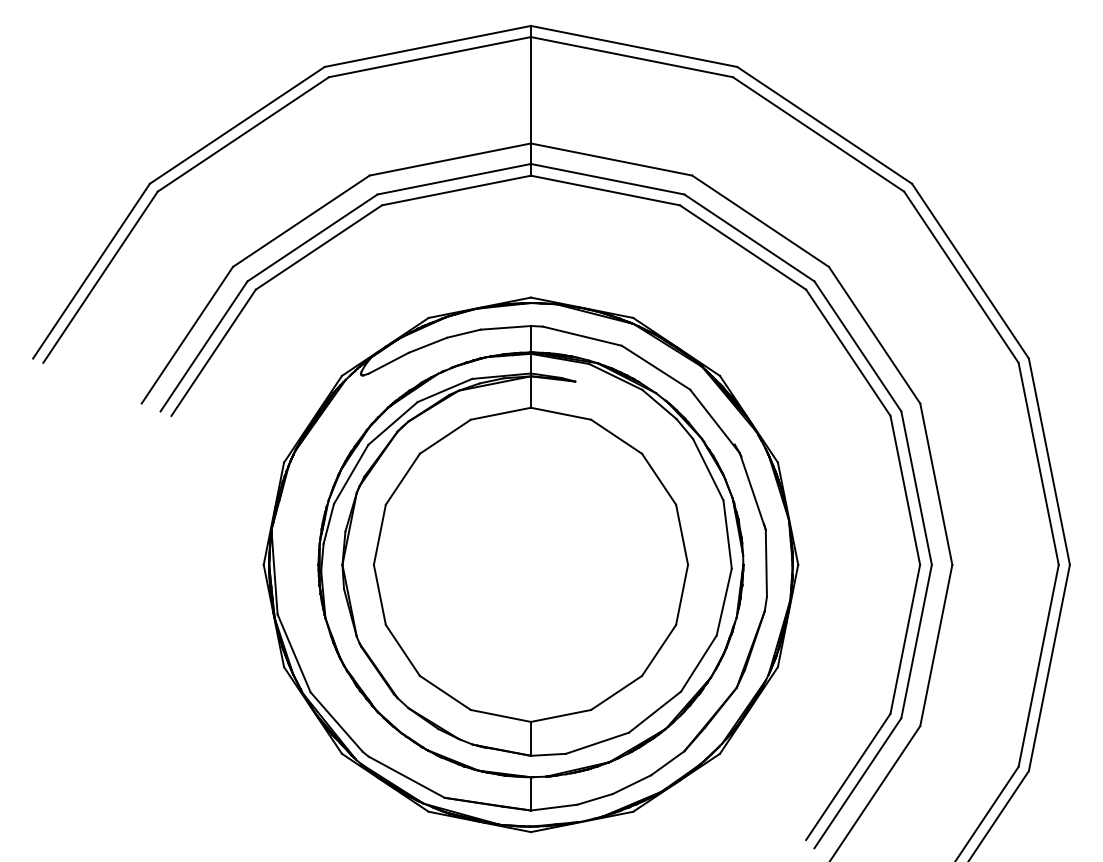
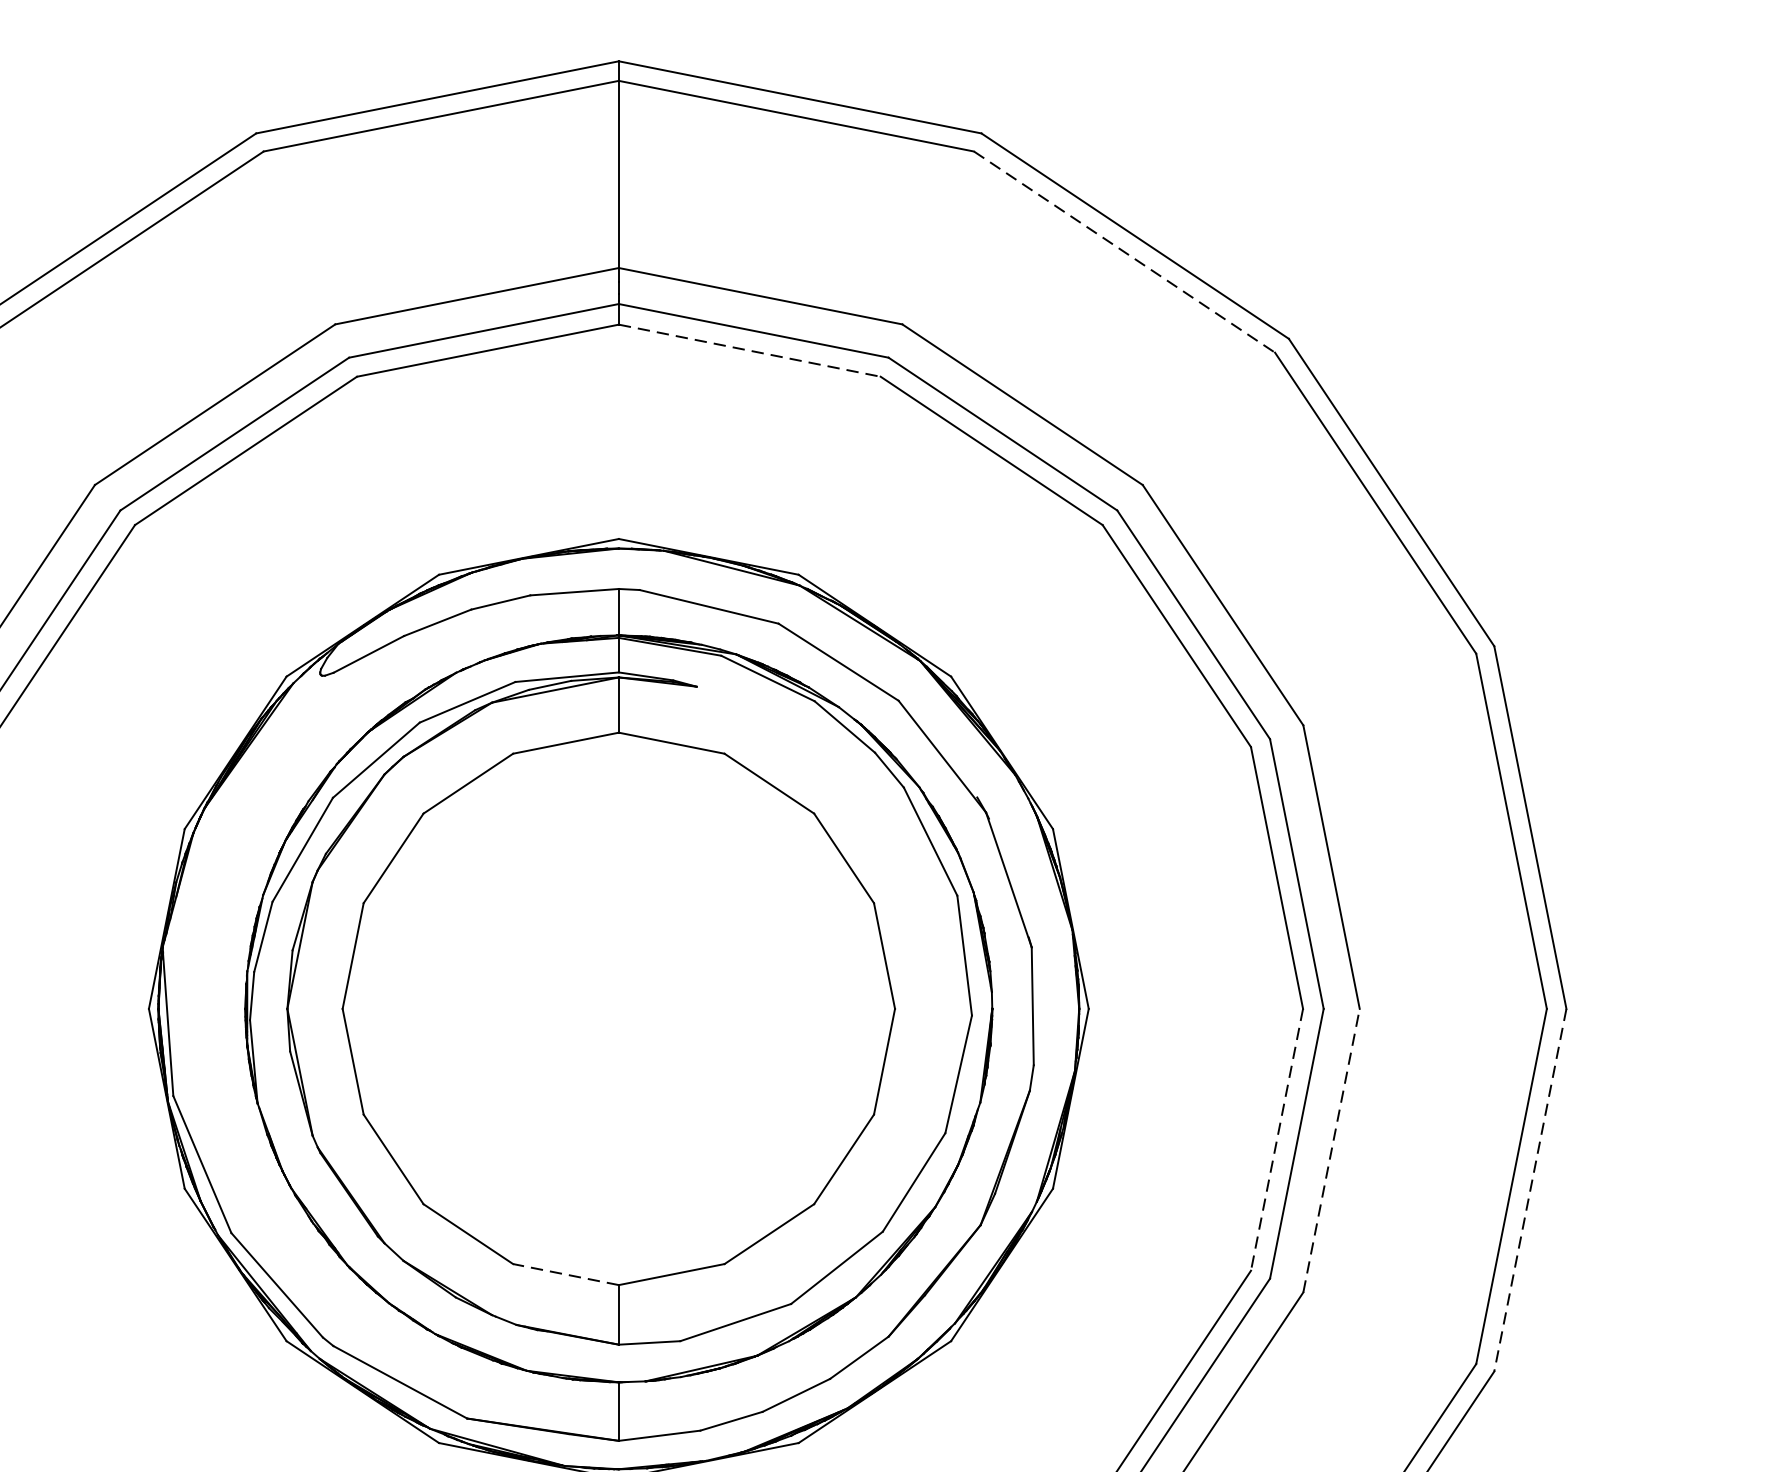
line: (818, 134) -> (1124, 252), solid -> dashed
line: (605, 190) -> (749, 350), solid -> dashed
line: (905, 639) -> (1277, 1140), solid -> dashed
line: (936, 644) -> (1331, 1148), solid -> dashed
line: (1049, 668) -> (1530, 1191), solid -> dashed
line: (500, 715) -> (565, 1273), solid -> dashed

